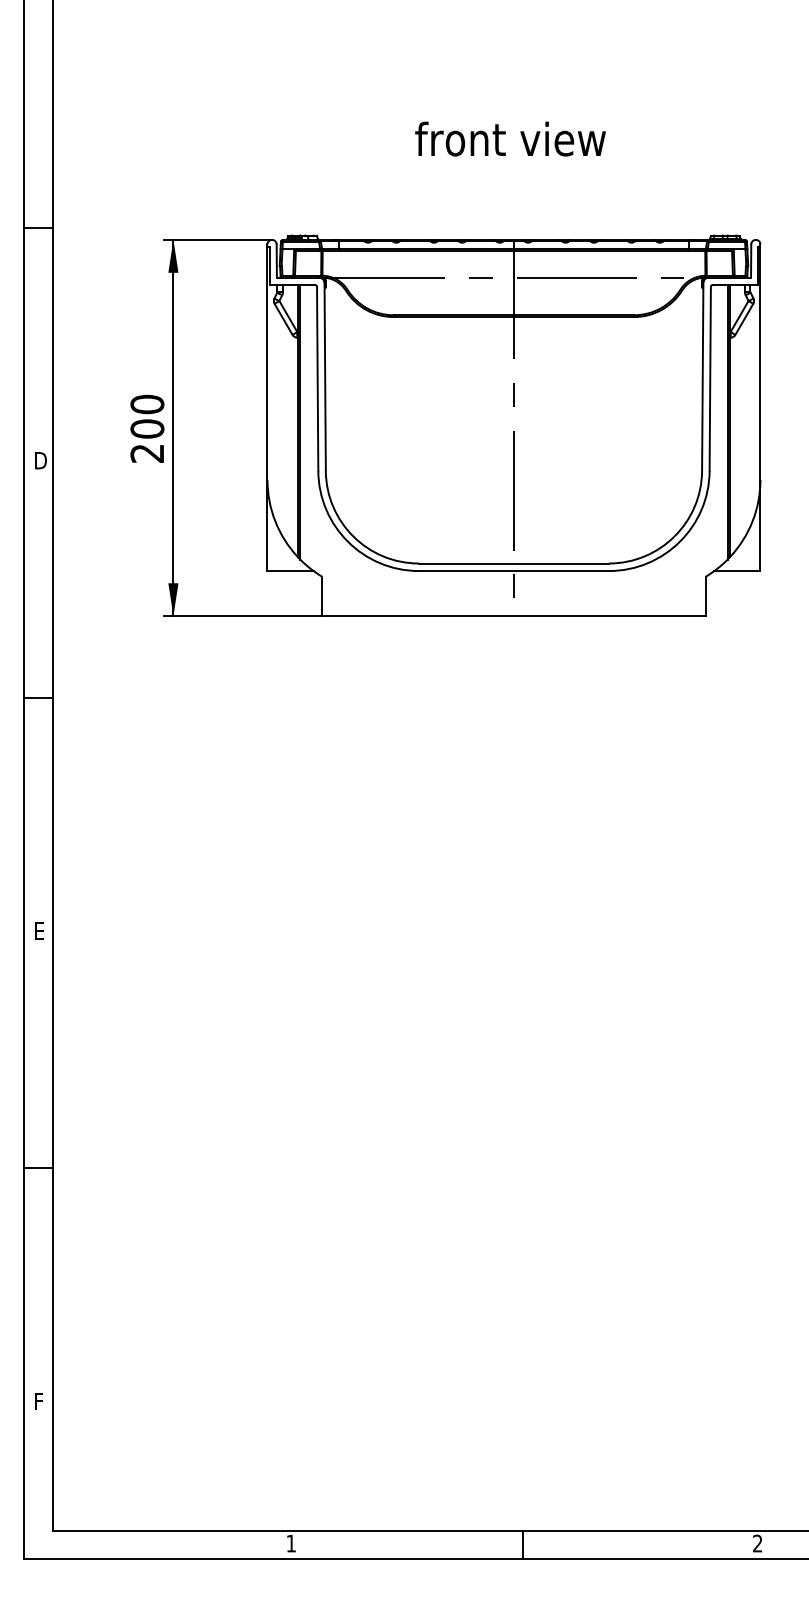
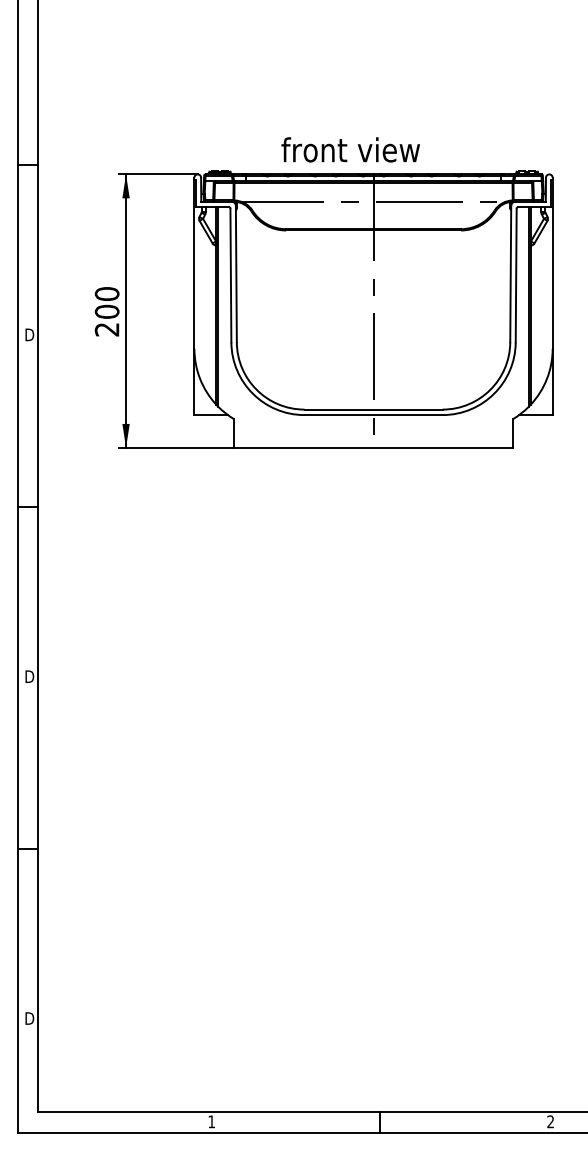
text: (510, 138) -> (350, 149), moved
text: (40, 930) -> (29, 676), E -> D
text: (40, 1401) -> (29, 1018), F -> D

